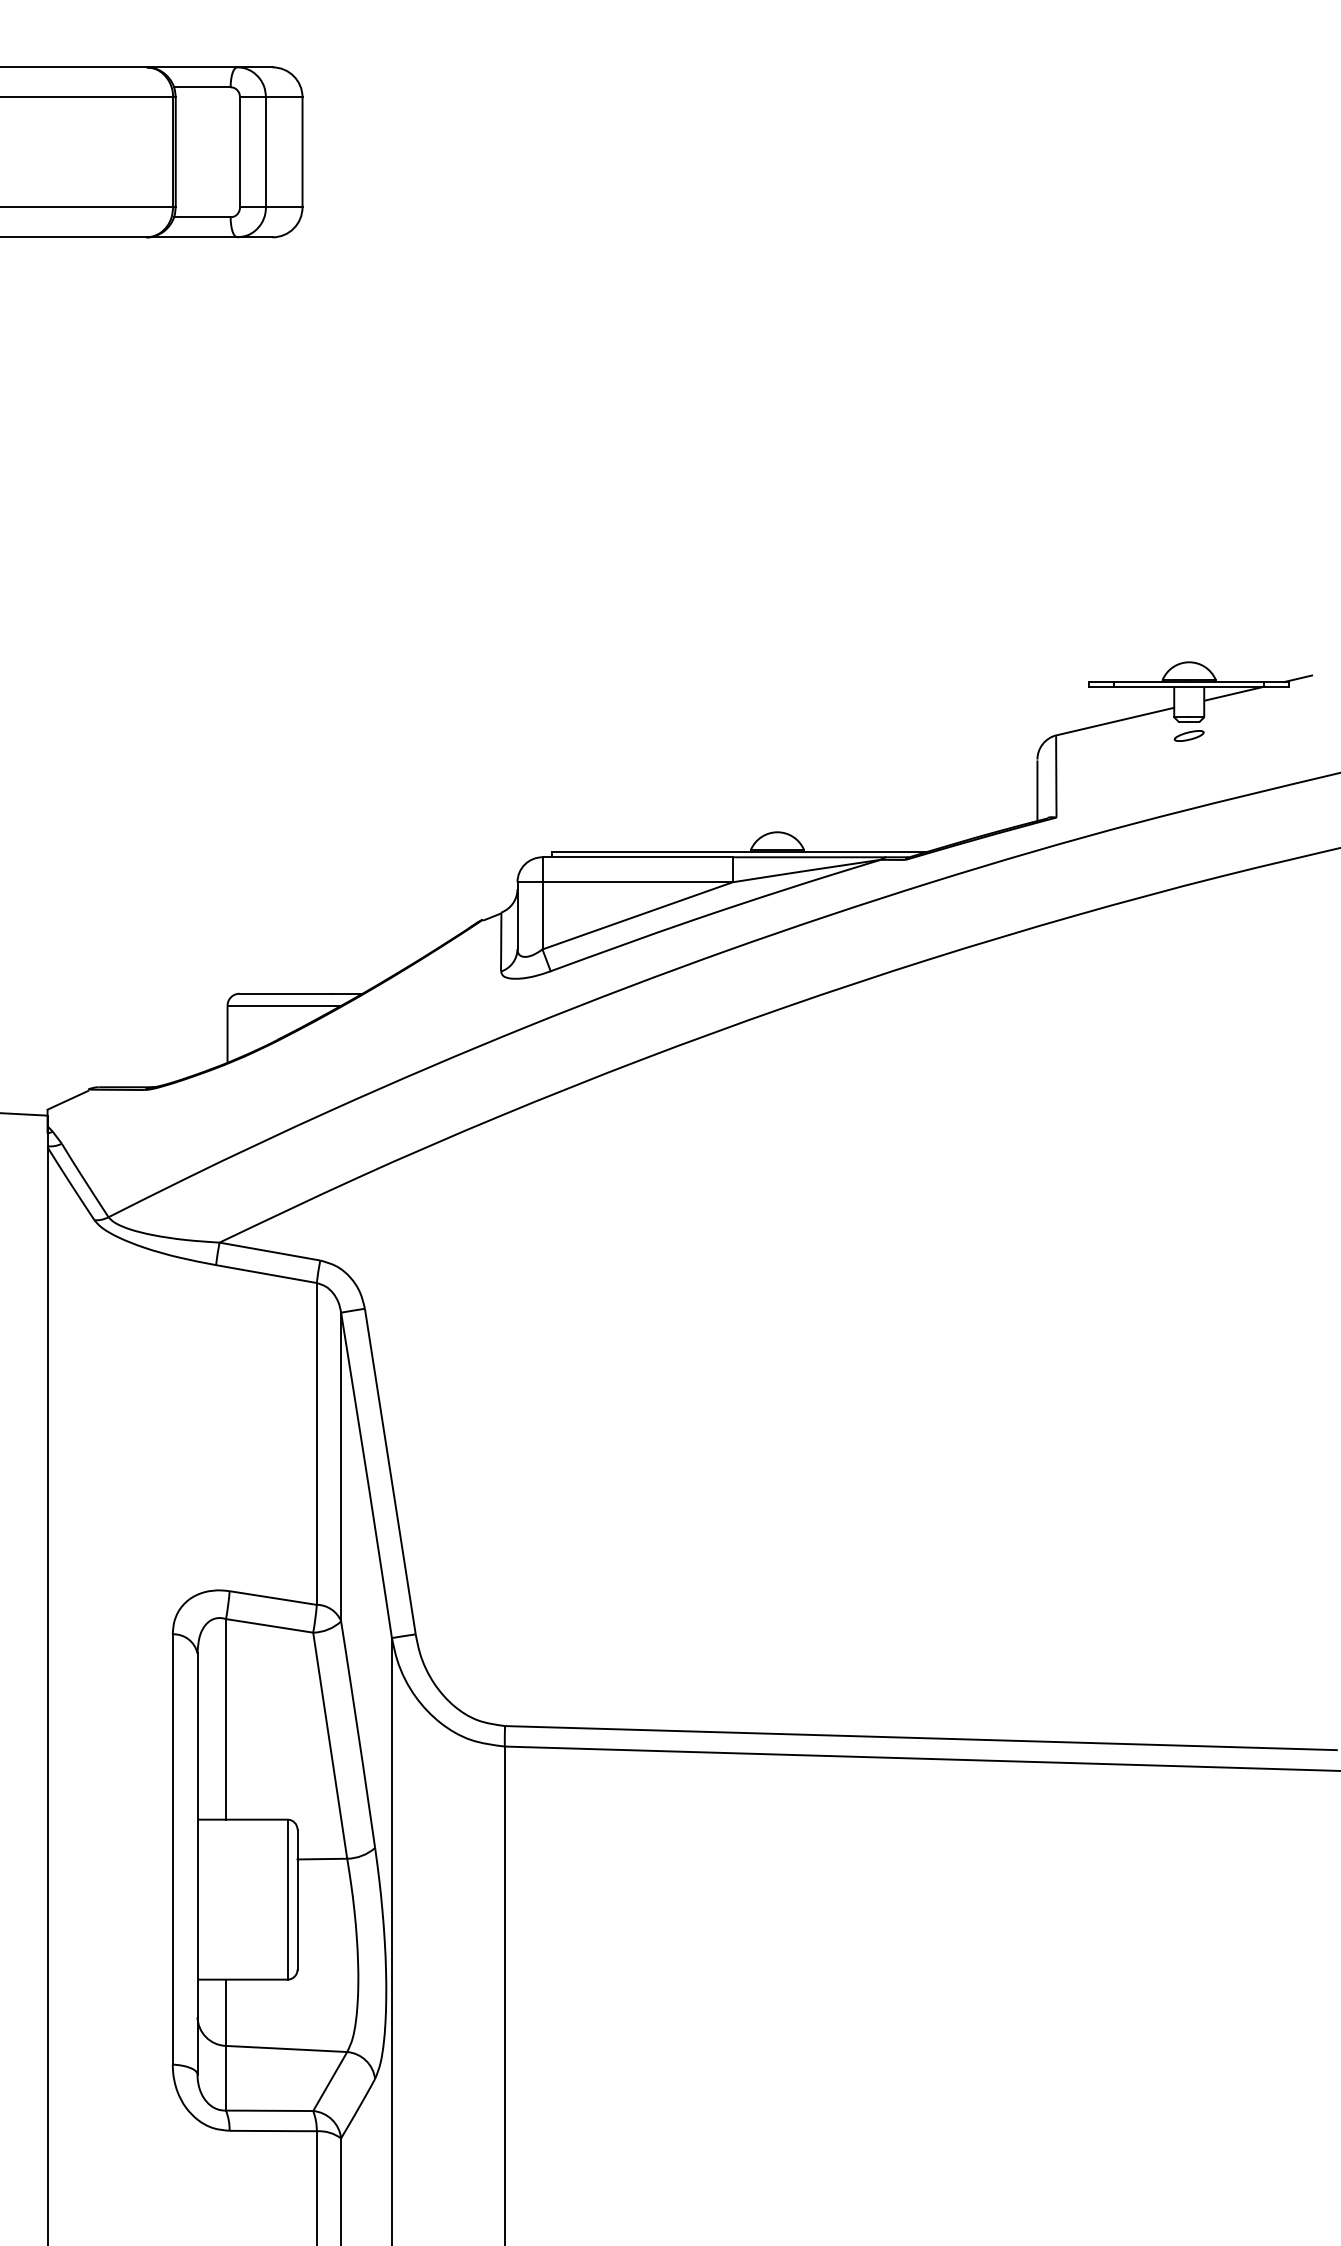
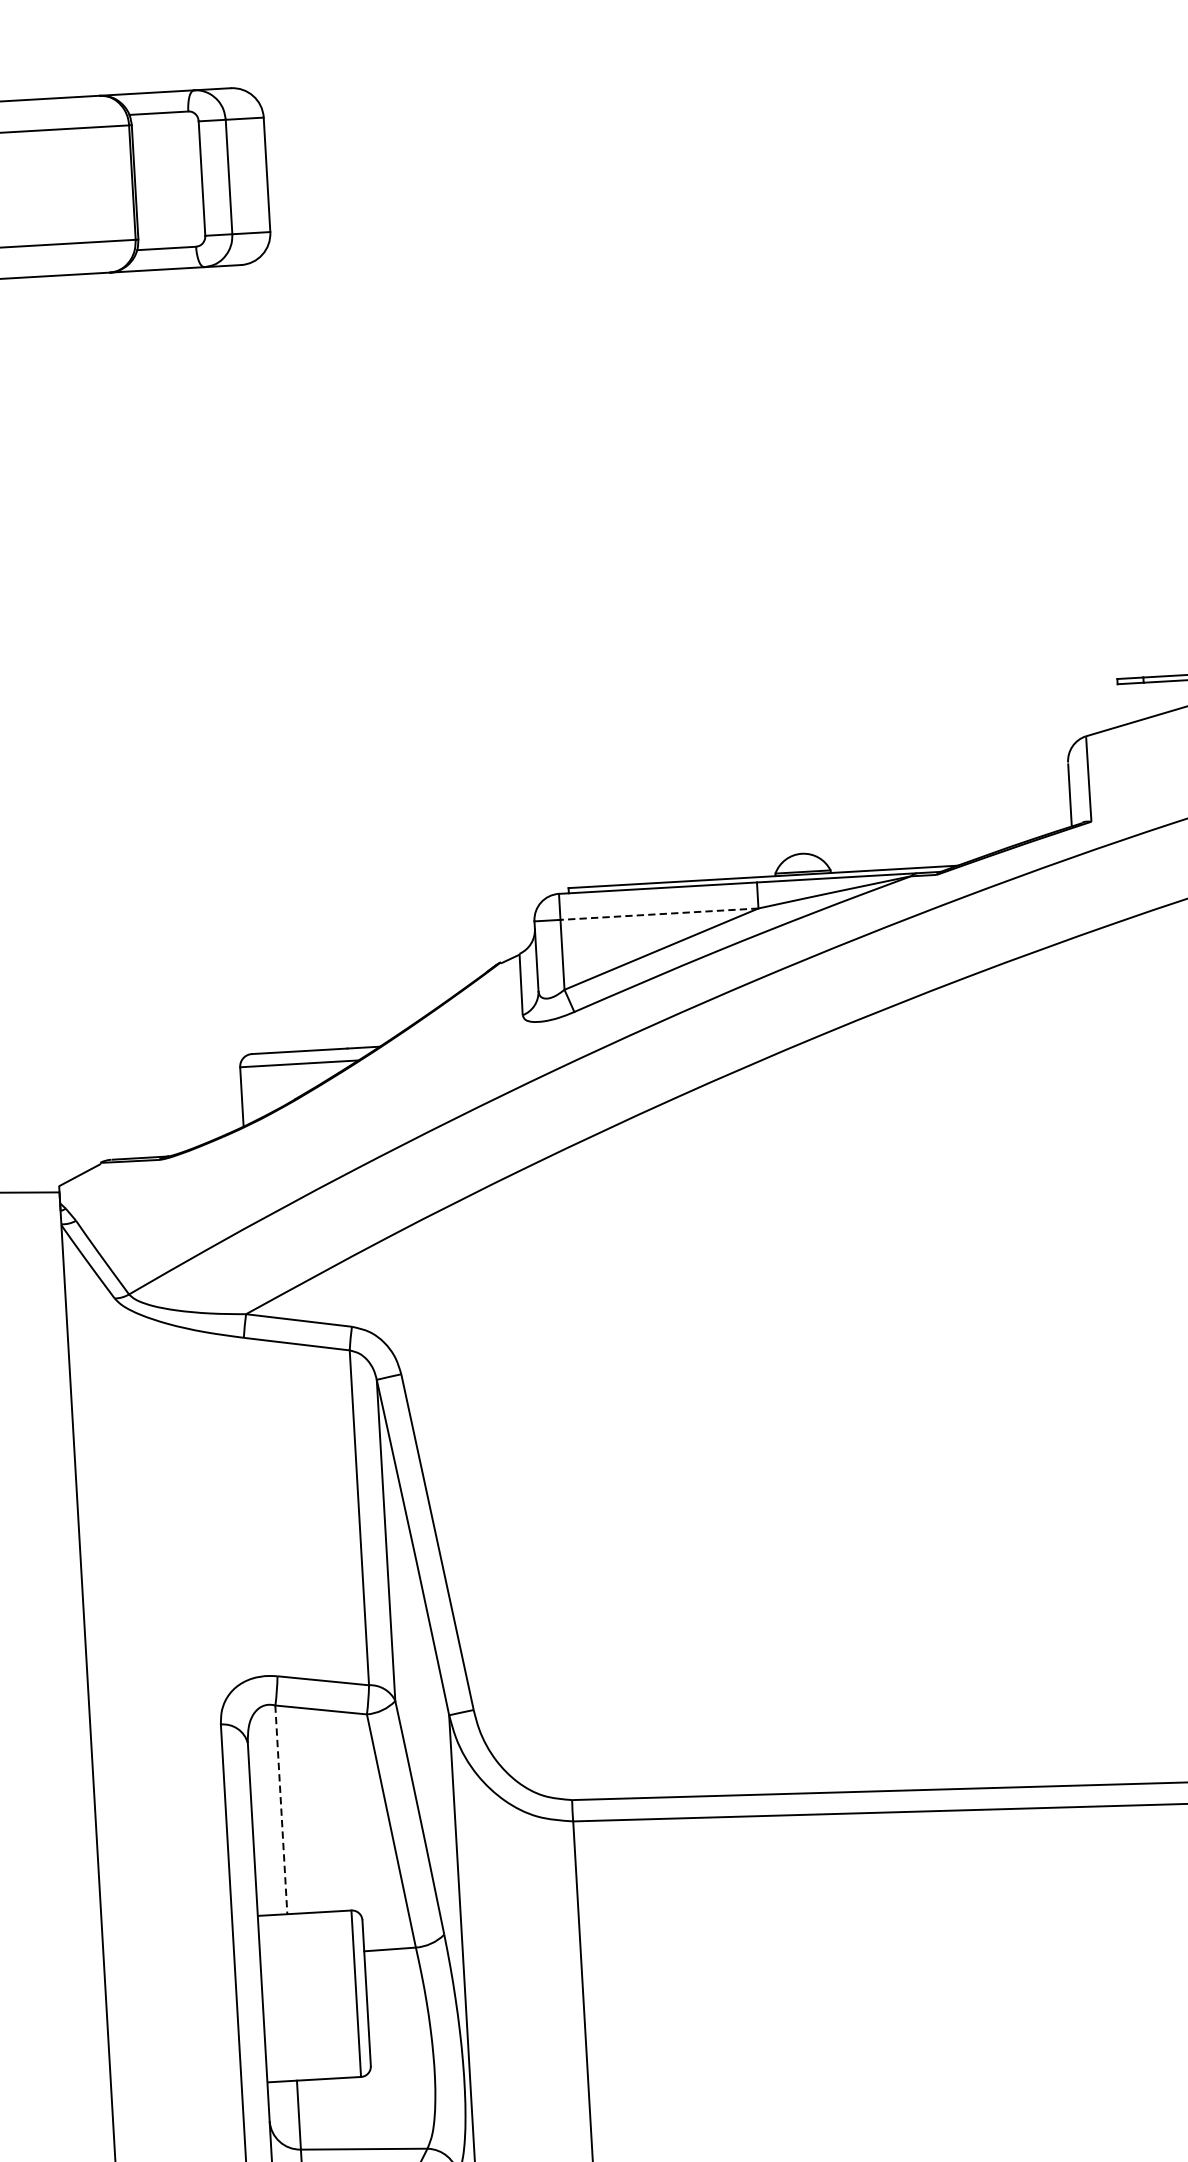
line: (637, 882) -> (659, 914), solid -> dashed
line: (225, 1719) -> (280, 1810), solid -> dashed

